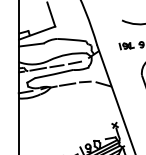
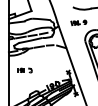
part: (43, 122) -> (24, 70), added

